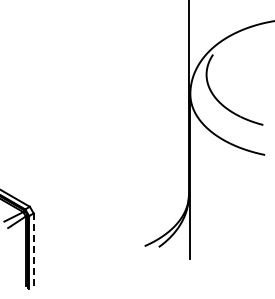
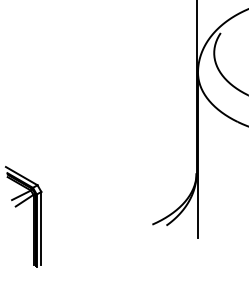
line: (33, 249) -> (41, 227), dashed -> solid

